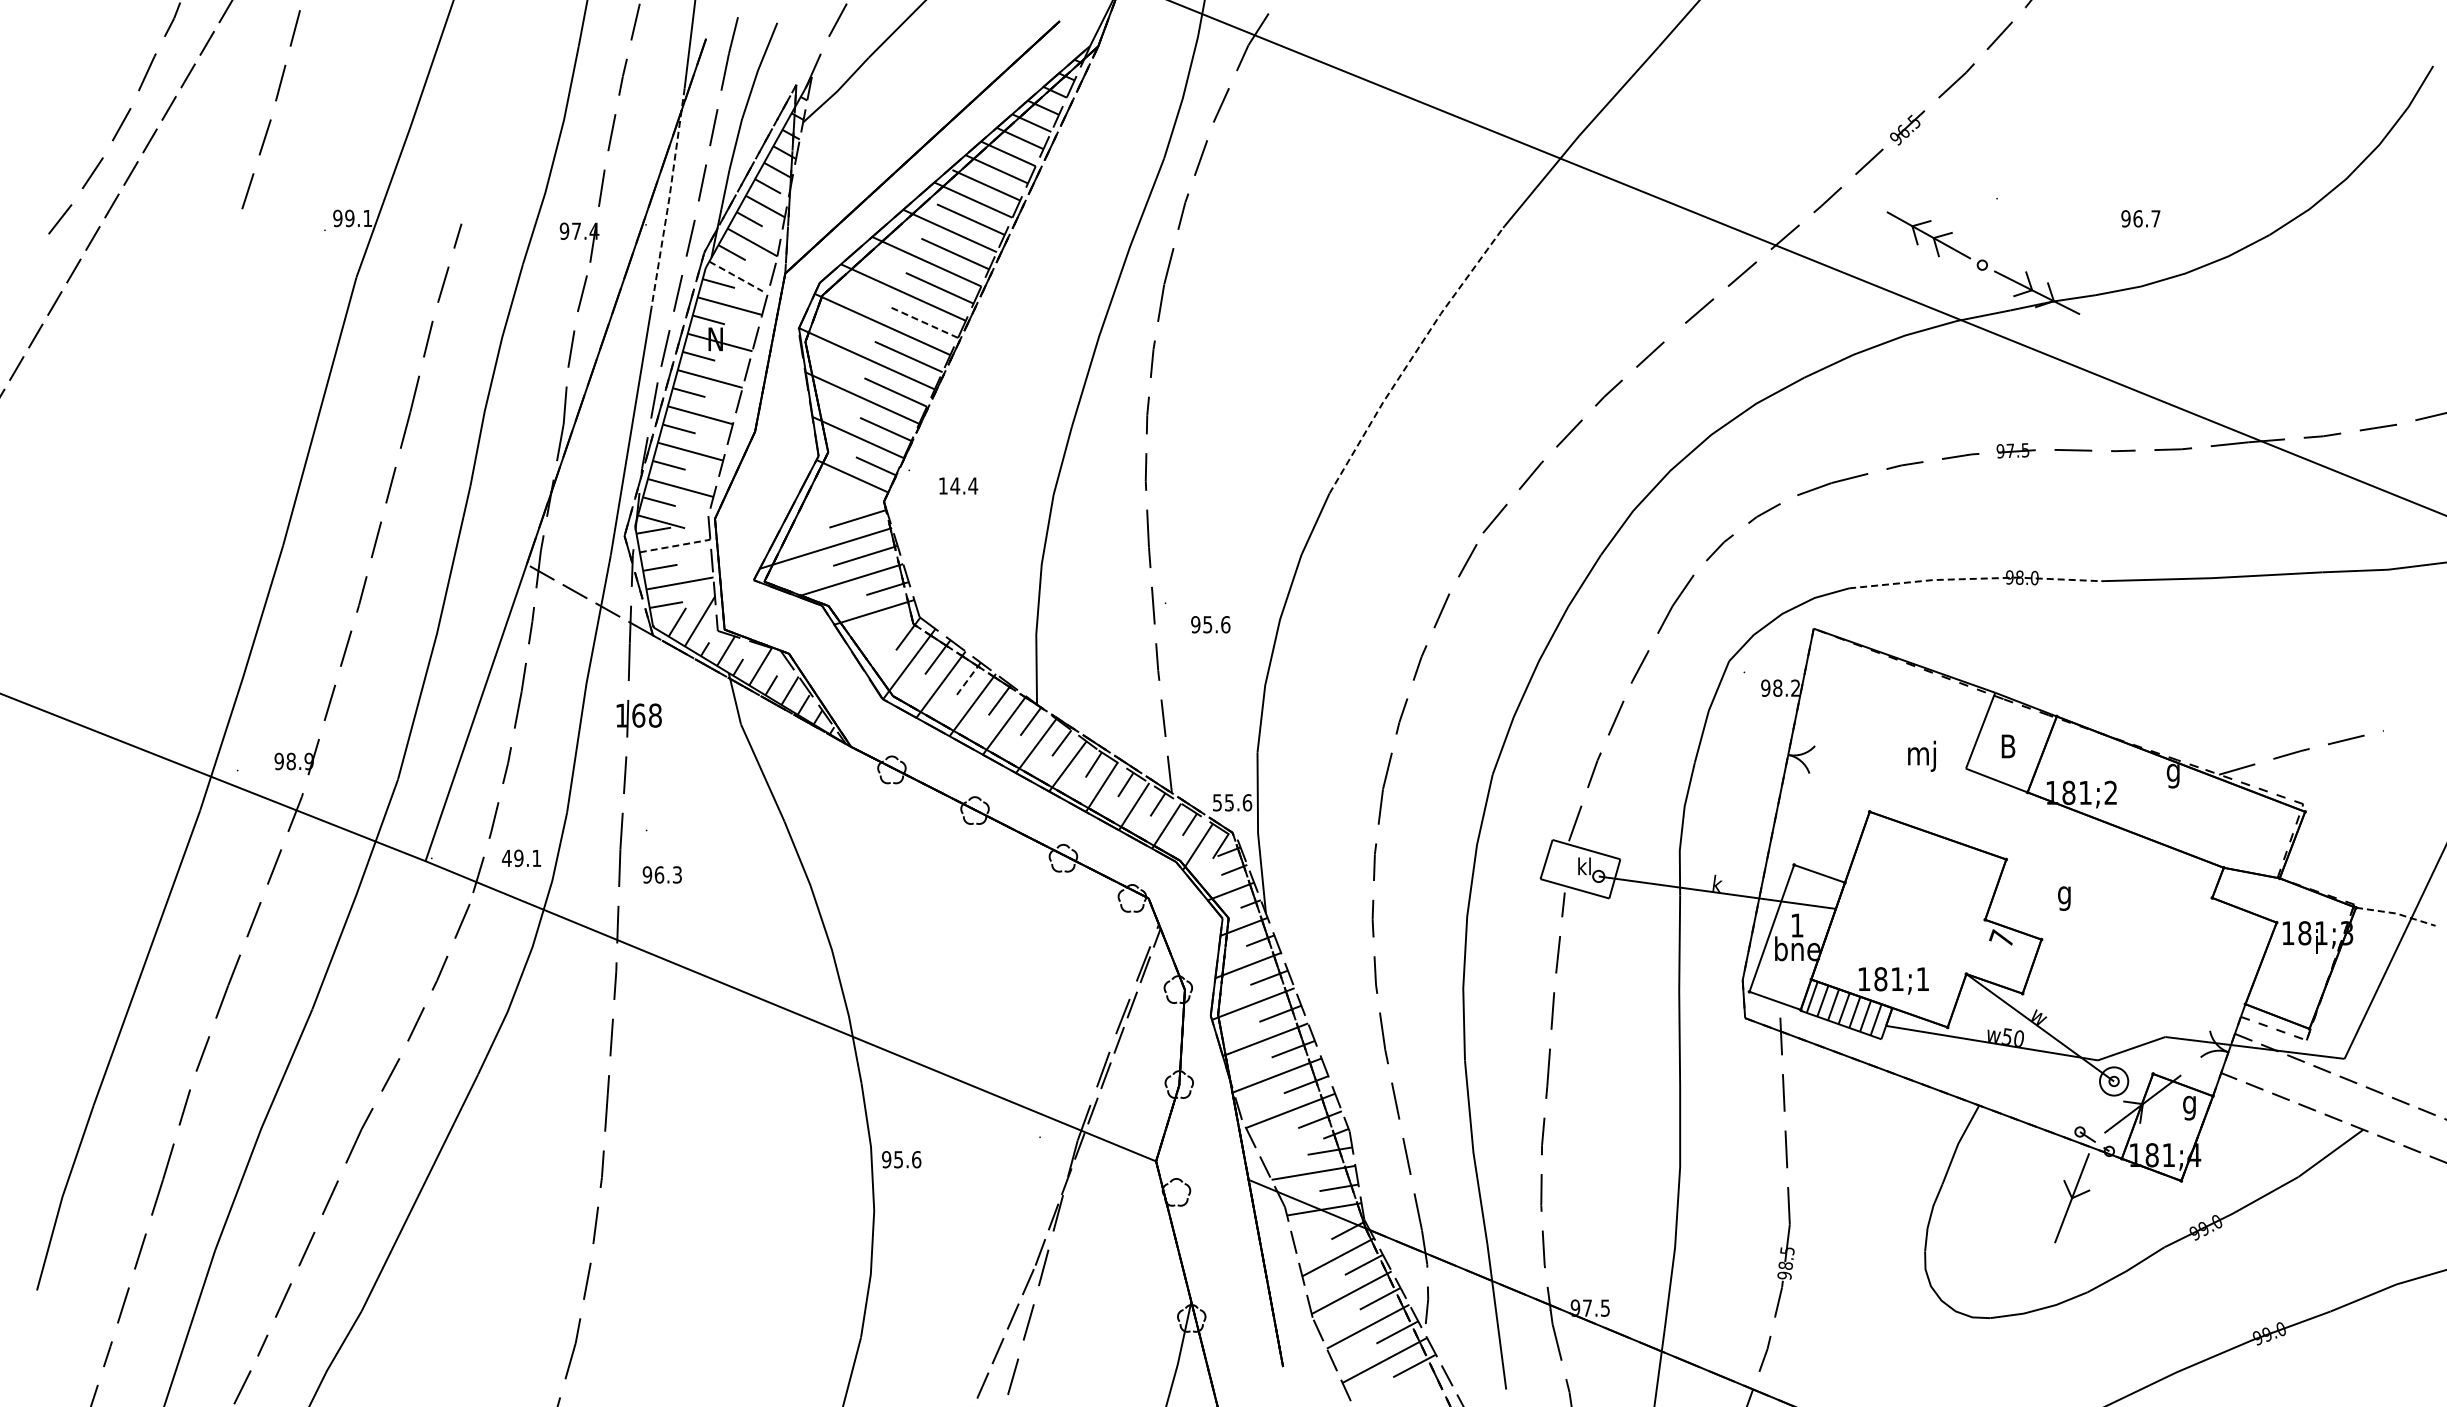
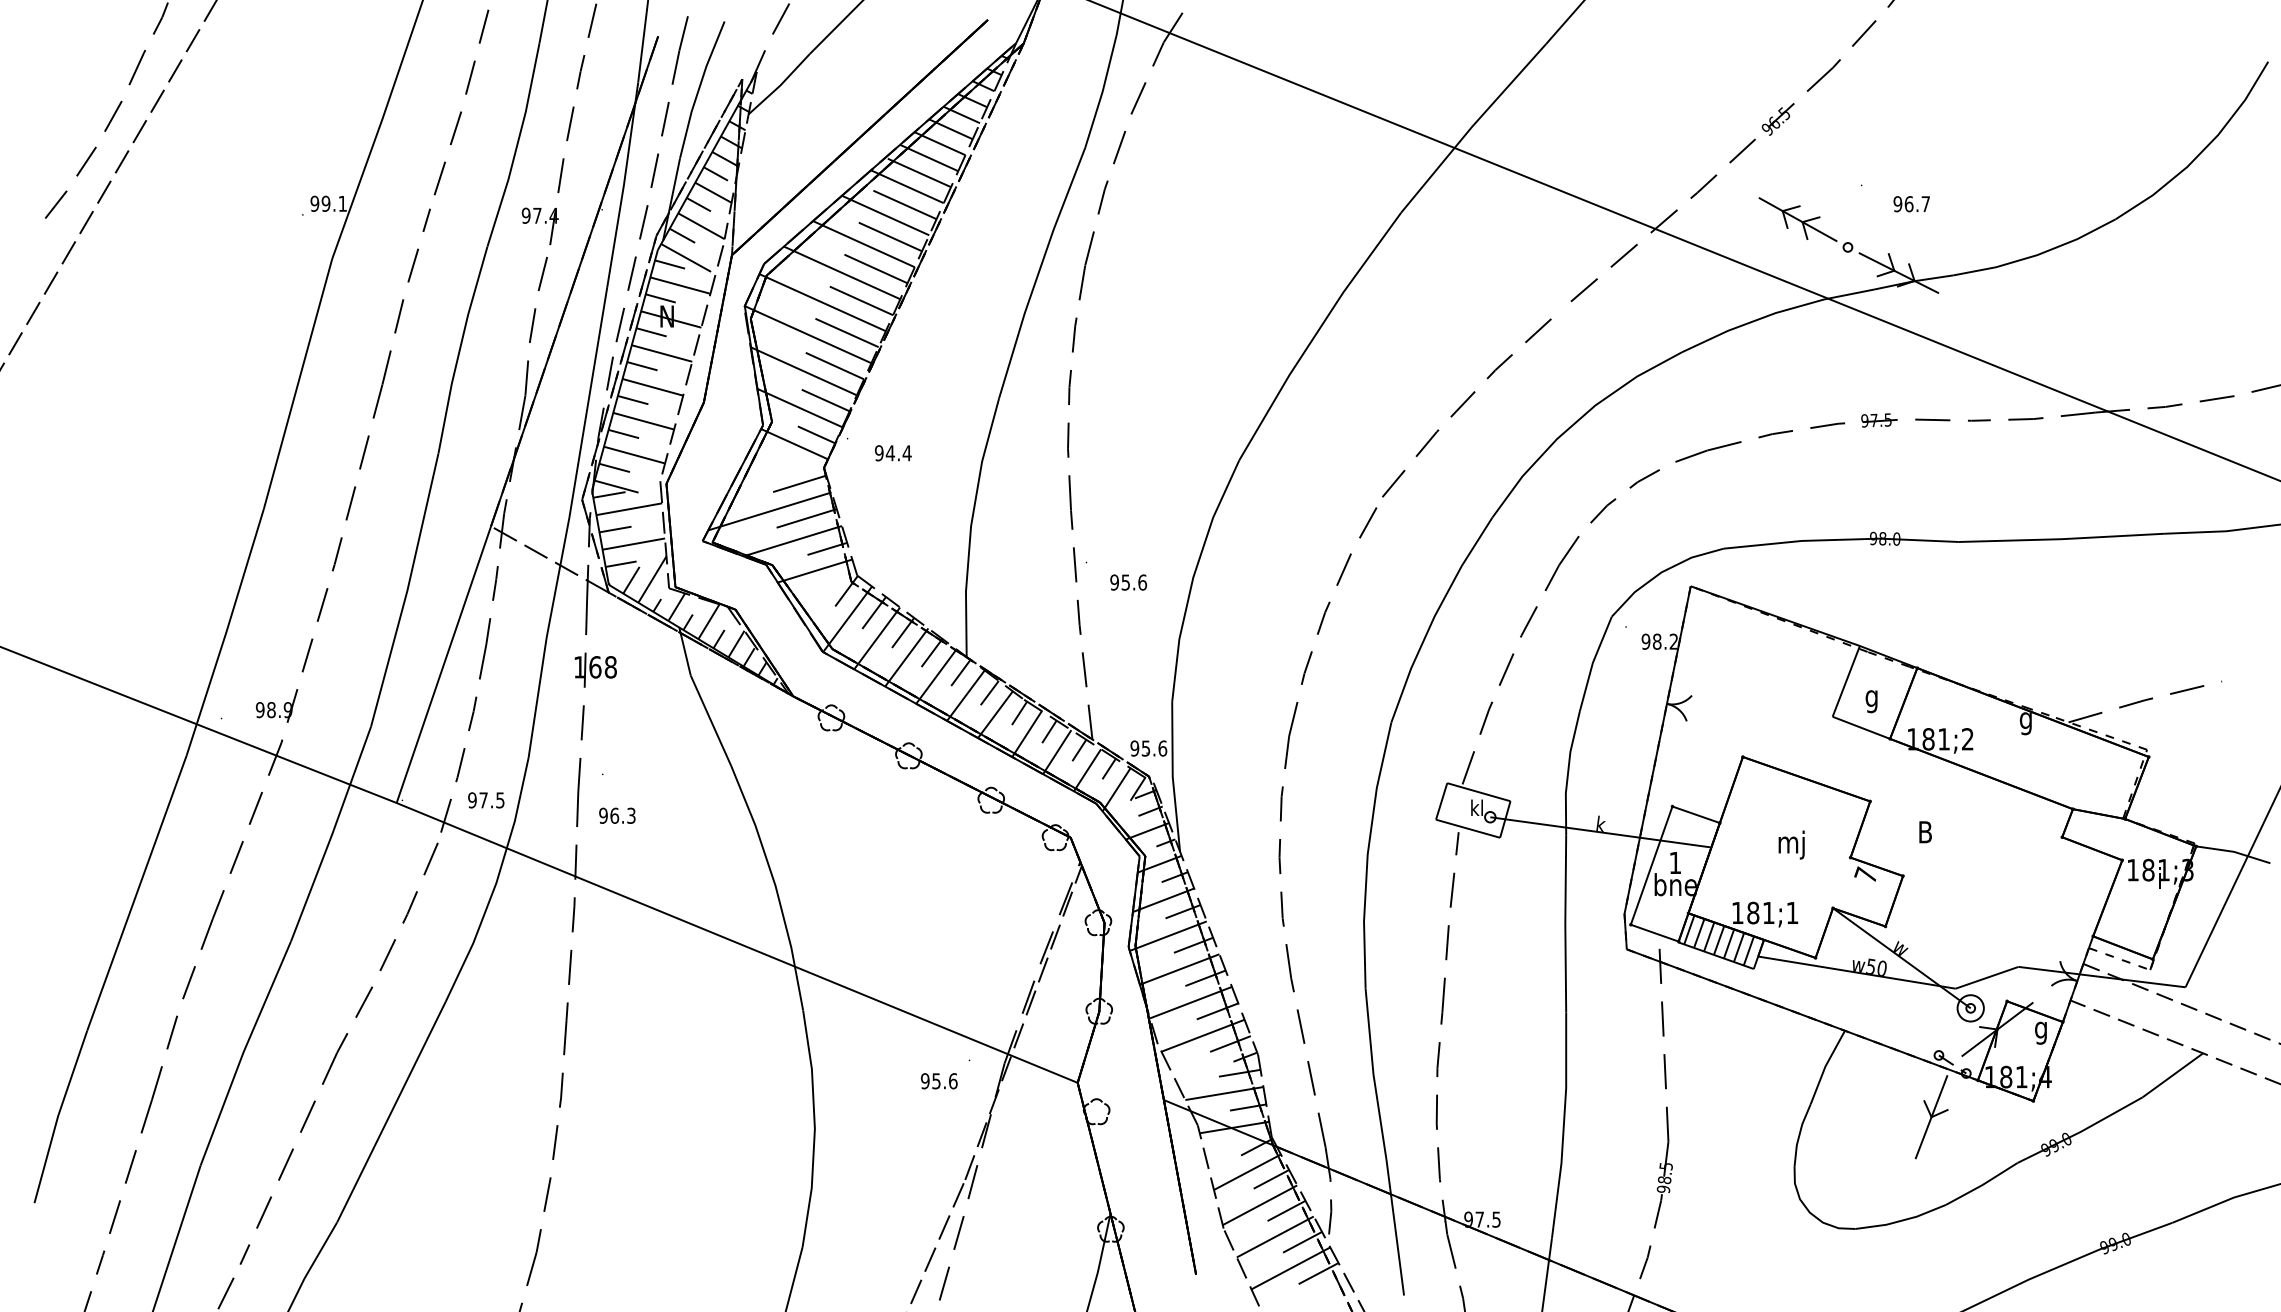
line: (275, 101) -> (465, 94), moved
line: (669, 198) -> (624, 185), dashed -> solid
text: (2140, 218) -> (1911, 203), moved
line: (736, 276) -> (686, 257), dashed -> solid
line: (923, 322) -> (860, 300), dashed -> solid
line: (1412, 358) -> (1316, 334), dashed -> solid
text: (942, 485) -> (878, 452), 14.4 -> 94.4
line: (675, 546) -> (629, 509), dashed -> solid
line: (1975, 578) -> (1841, 539), dashed -> solid
line: (968, 678) -> (902, 632), dashed -> solid
text: (2008, 749) -> (1872, 698), B -> g
text: (1921, 755) -> (1791, 844), moved
text: (1217, 802) -> (1134, 748), 55.6 -> 95.6
text: (521, 858) -> (486, 800), 49.1 -> 97.5
text: (2065, 895) -> (1925, 834), g -> B
line: (2396, 913) -> (2233, 851), dashed -> solid
text: (901, 1159) -> (939, 1081), moved

